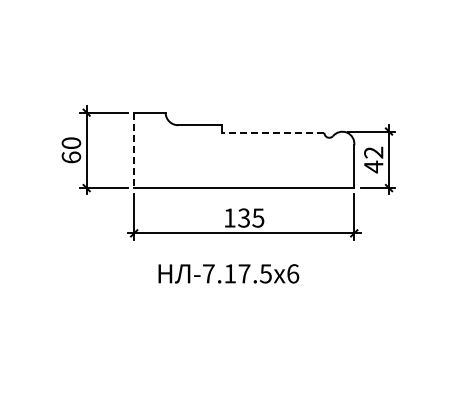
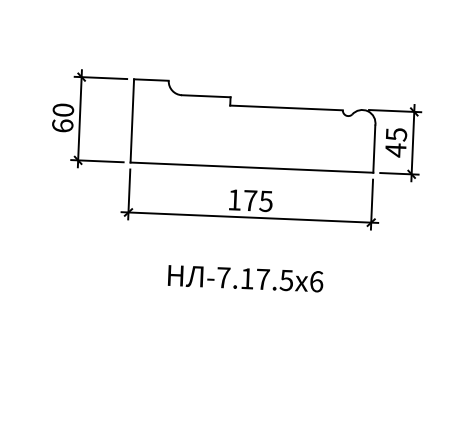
line: (272, 132) -> (285, 107), dashed -> solid
line: (134, 150) -> (132, 121), dashed -> solid
text: (373, 152) -> (396, 134), 42 -> 45
text: (244, 217) -> (250, 200), 135 -> 175
text: (228, 273) -> (245, 278), moved

